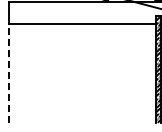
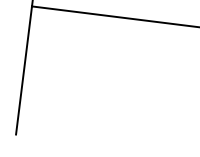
line: (8, 73) -> (23, 70), dashed -> solid

